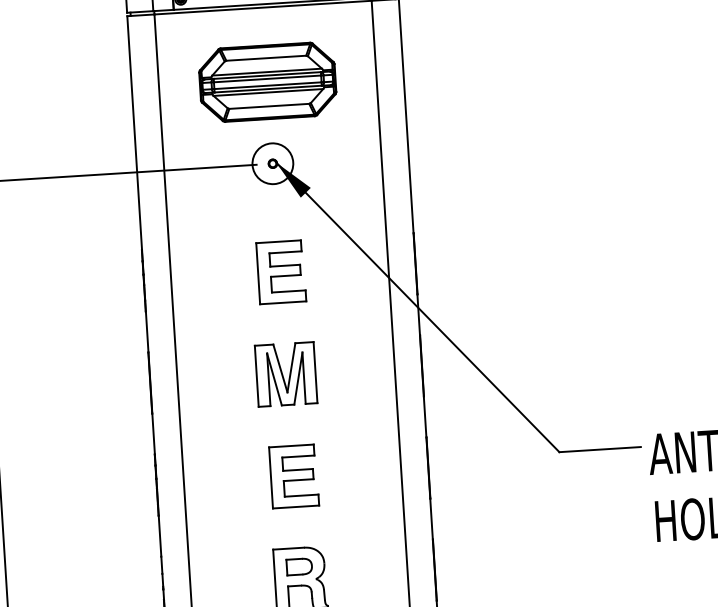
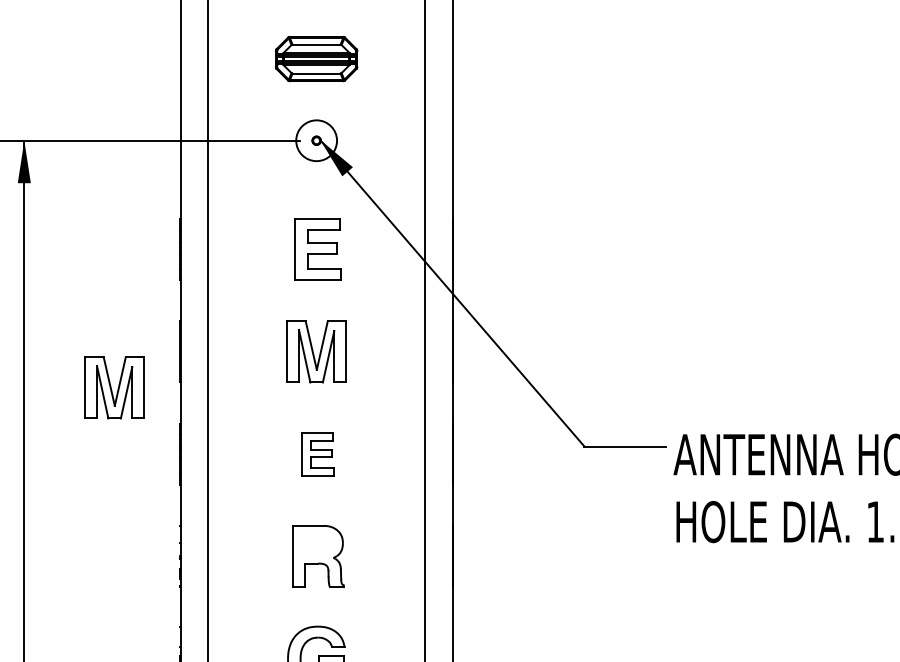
part: (267, 81) -> (316, 58), size x0.6
part: (86, 422) -> (114, 387), added
part: (293, 476) -> (317, 454), size x0.7
part: (299, 566) -> (317, 544), removed

